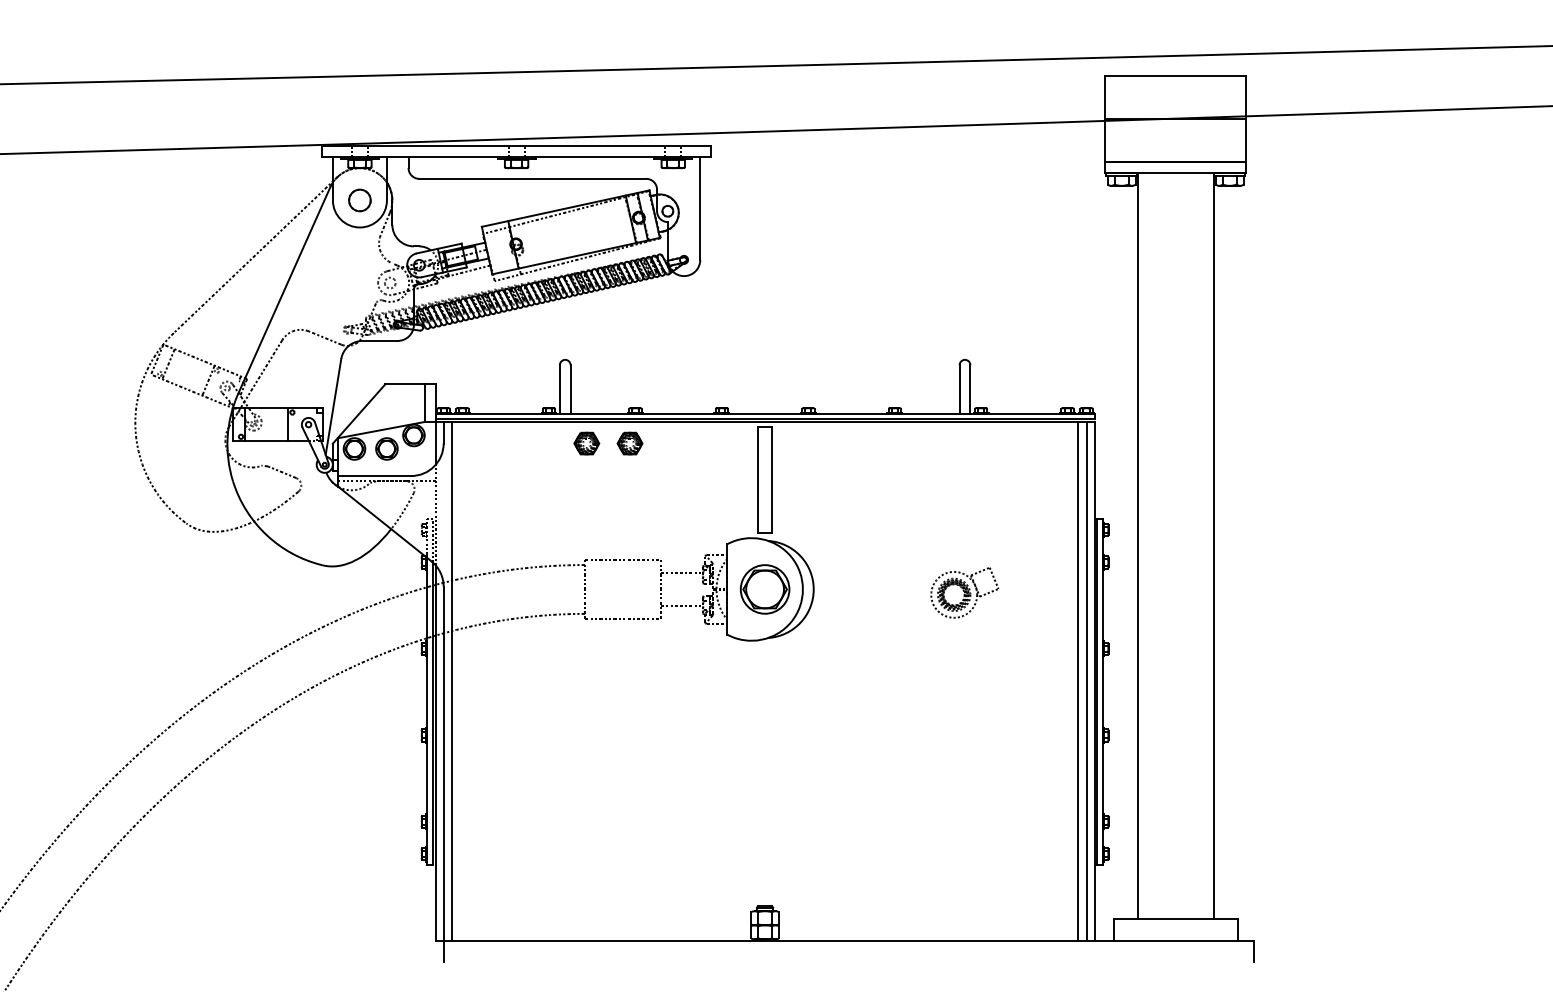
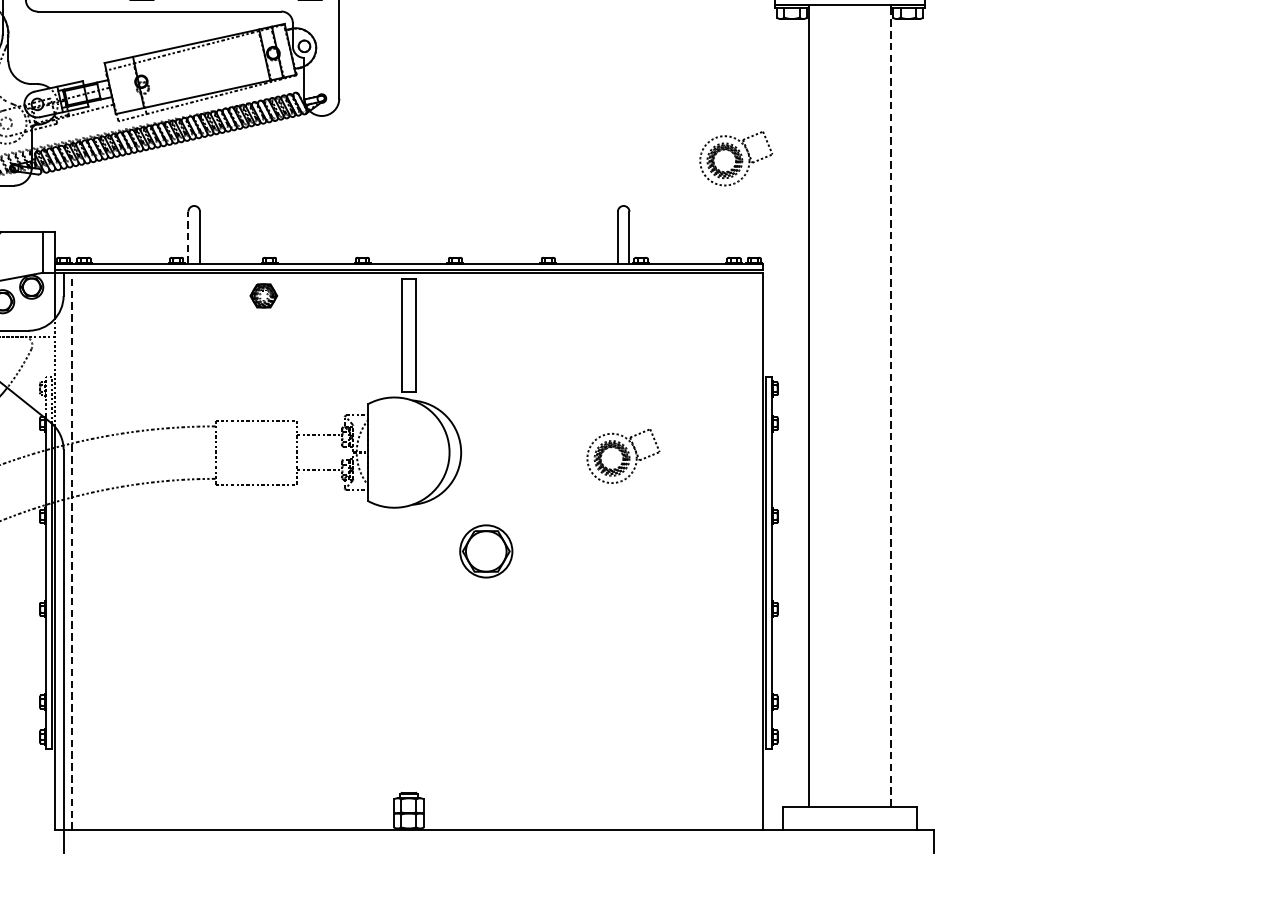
part: (1069, 315) -> (735, 158), added
line: (559, 389) -> (188, 237), solid -> dashed
part: (586, 443) -> (217, 295), removed
line: (1213, 545) -> (890, 405), solid -> dashed
part: (764, 589) -> (485, 551), moved
line: (451, 680) -> (72, 550), solid -> dashed
line: (1078, 680) -> (745, 550), removed
line: (1086, 680) -> (754, 550), removed

